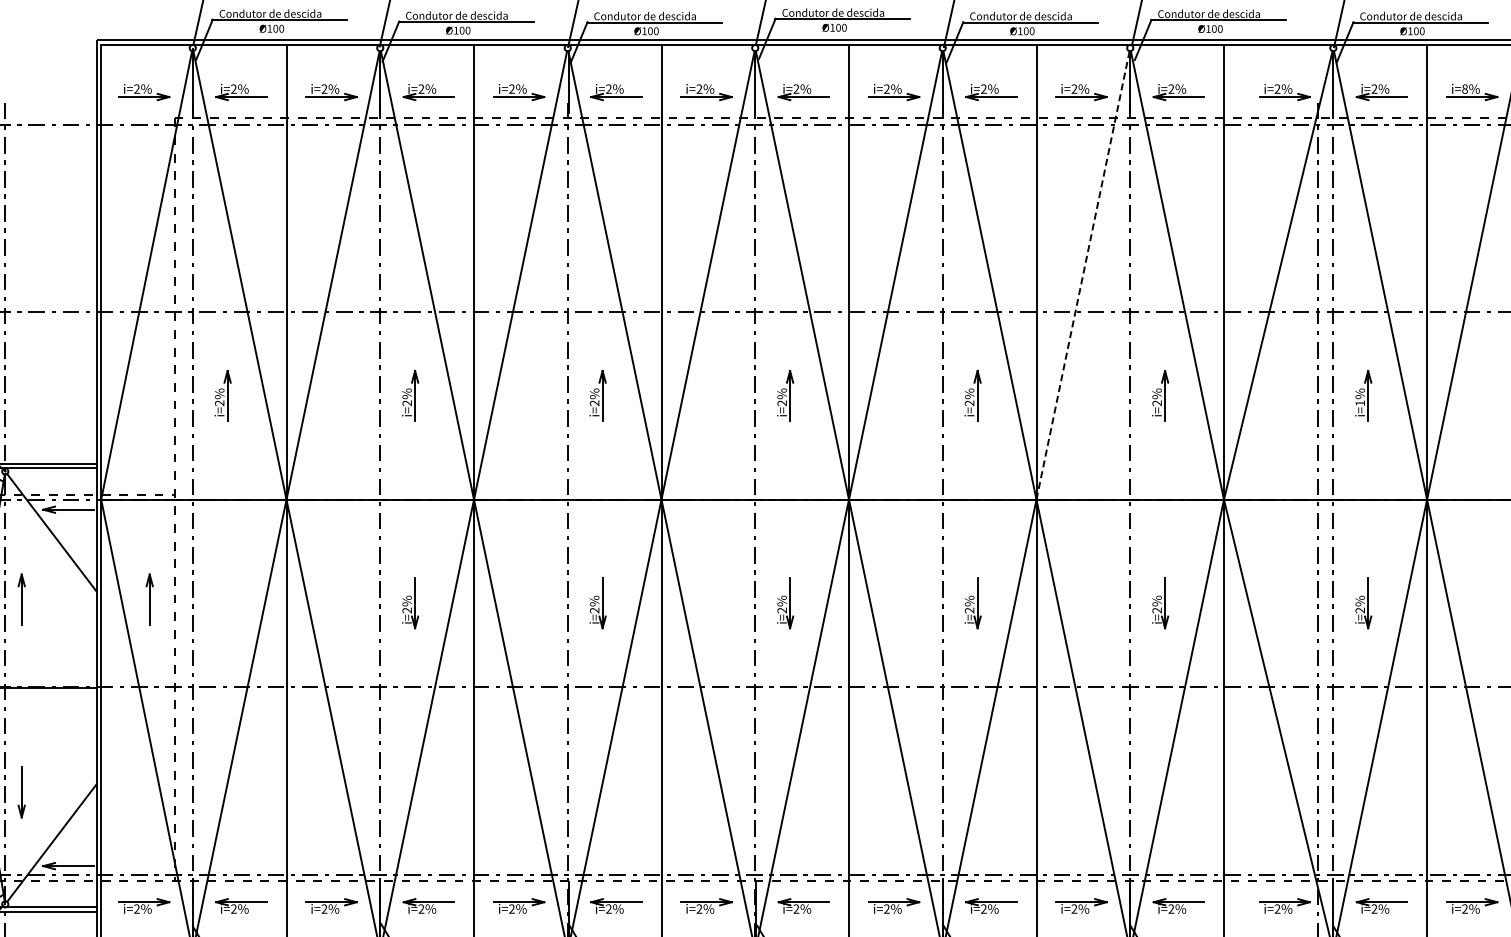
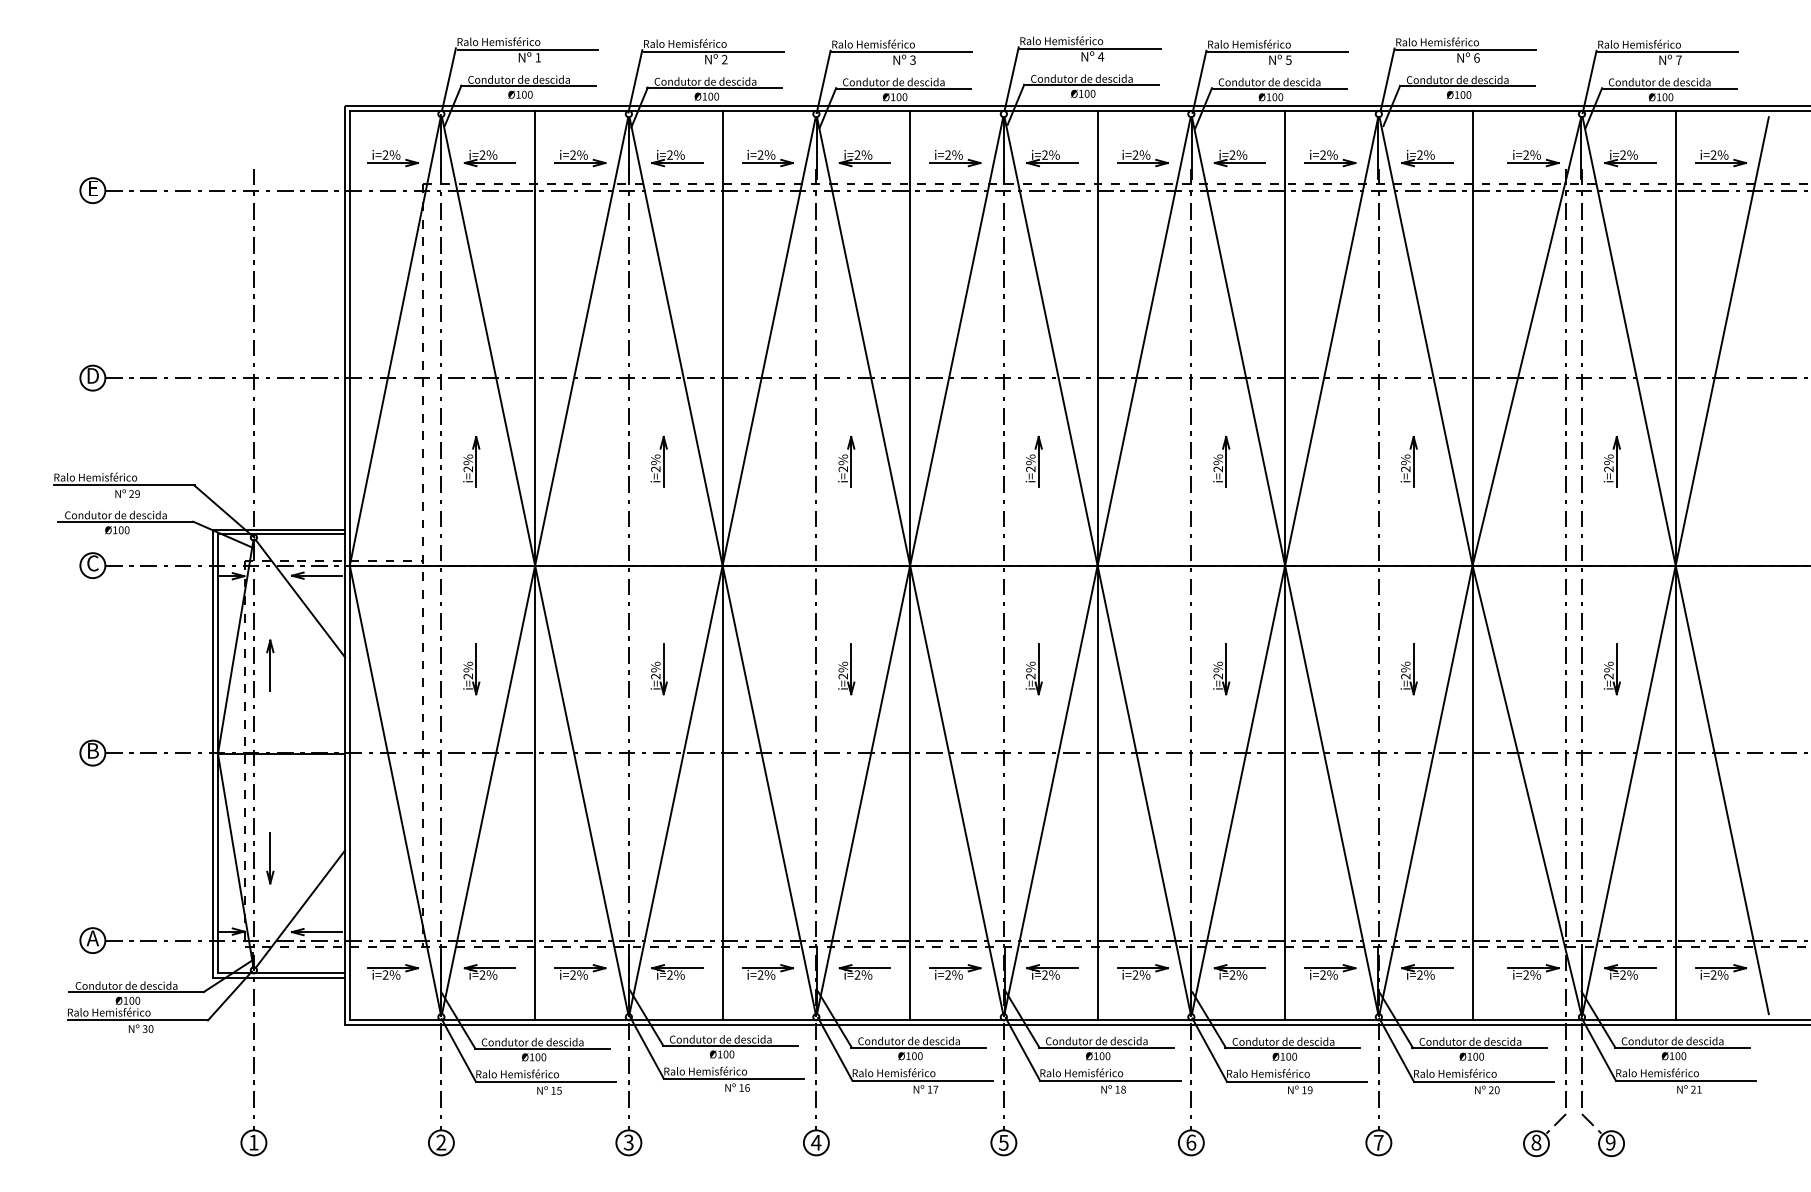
text: (1464, 88) -> (1713, 154), i=8% -> i=2%
line: (1082, 274) -> (1331, 340), dashed -> solid
text: (1359, 403) -> (1608, 469), i=1% -> i=2%
part: (149, 599) -> (398, 665), removed
part: (222, 603) -> (471, 669), added

